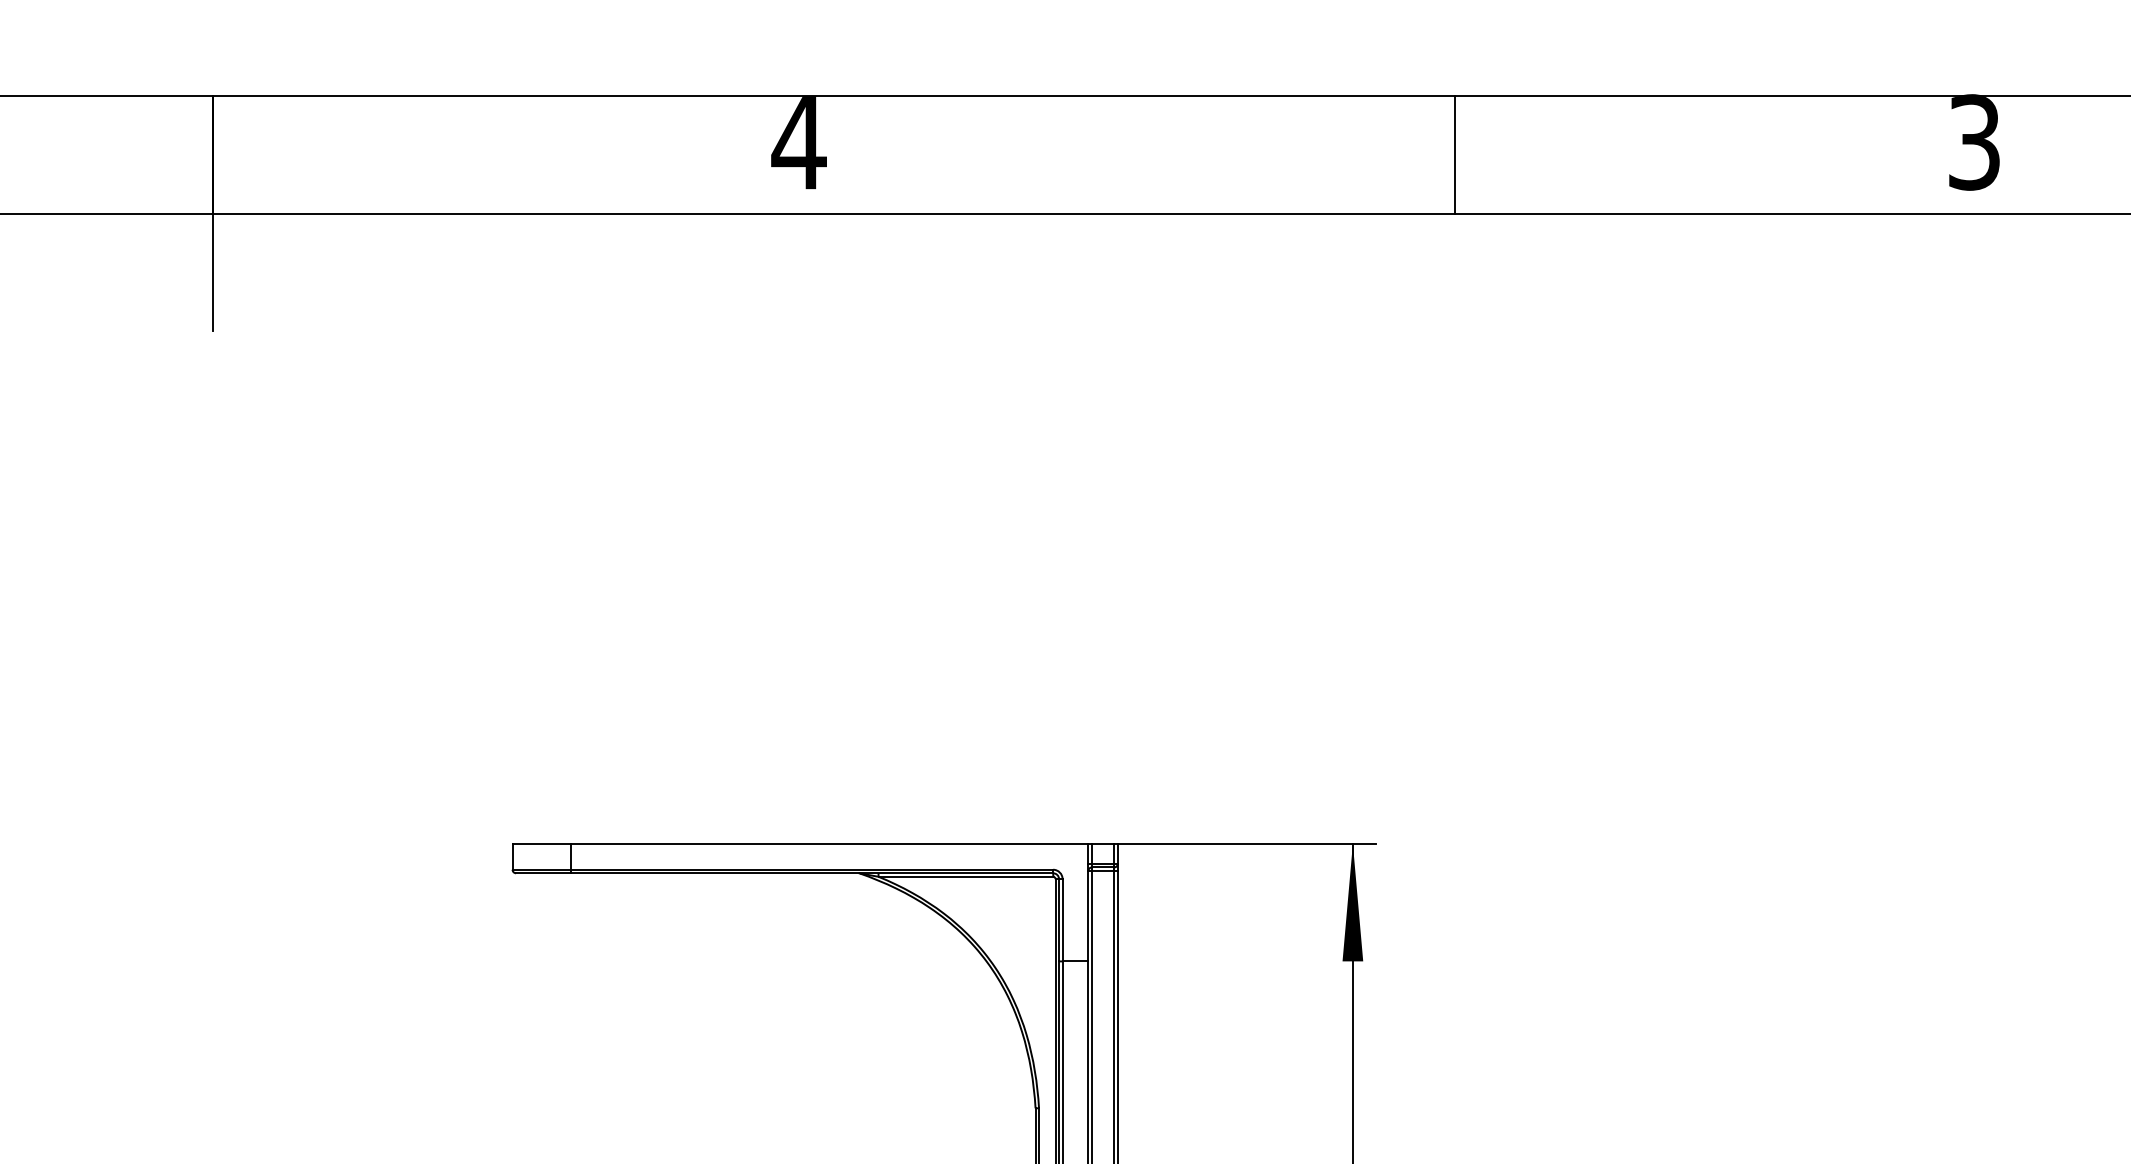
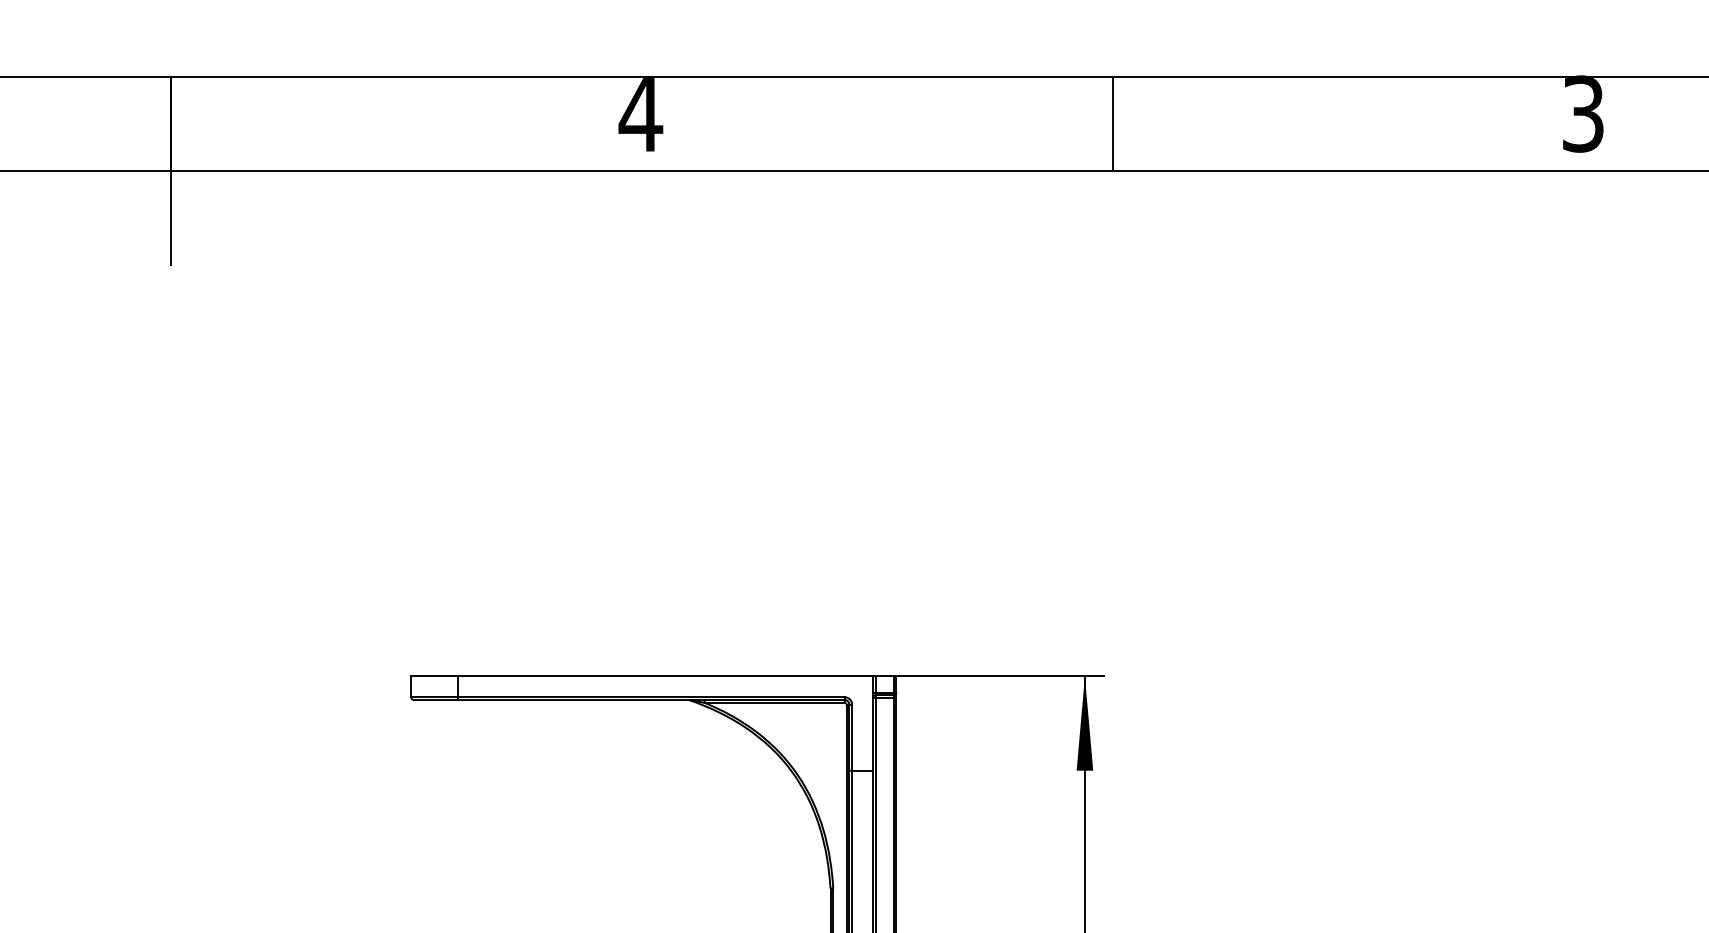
line: (1455, 154) -> (1113, 123), moved

